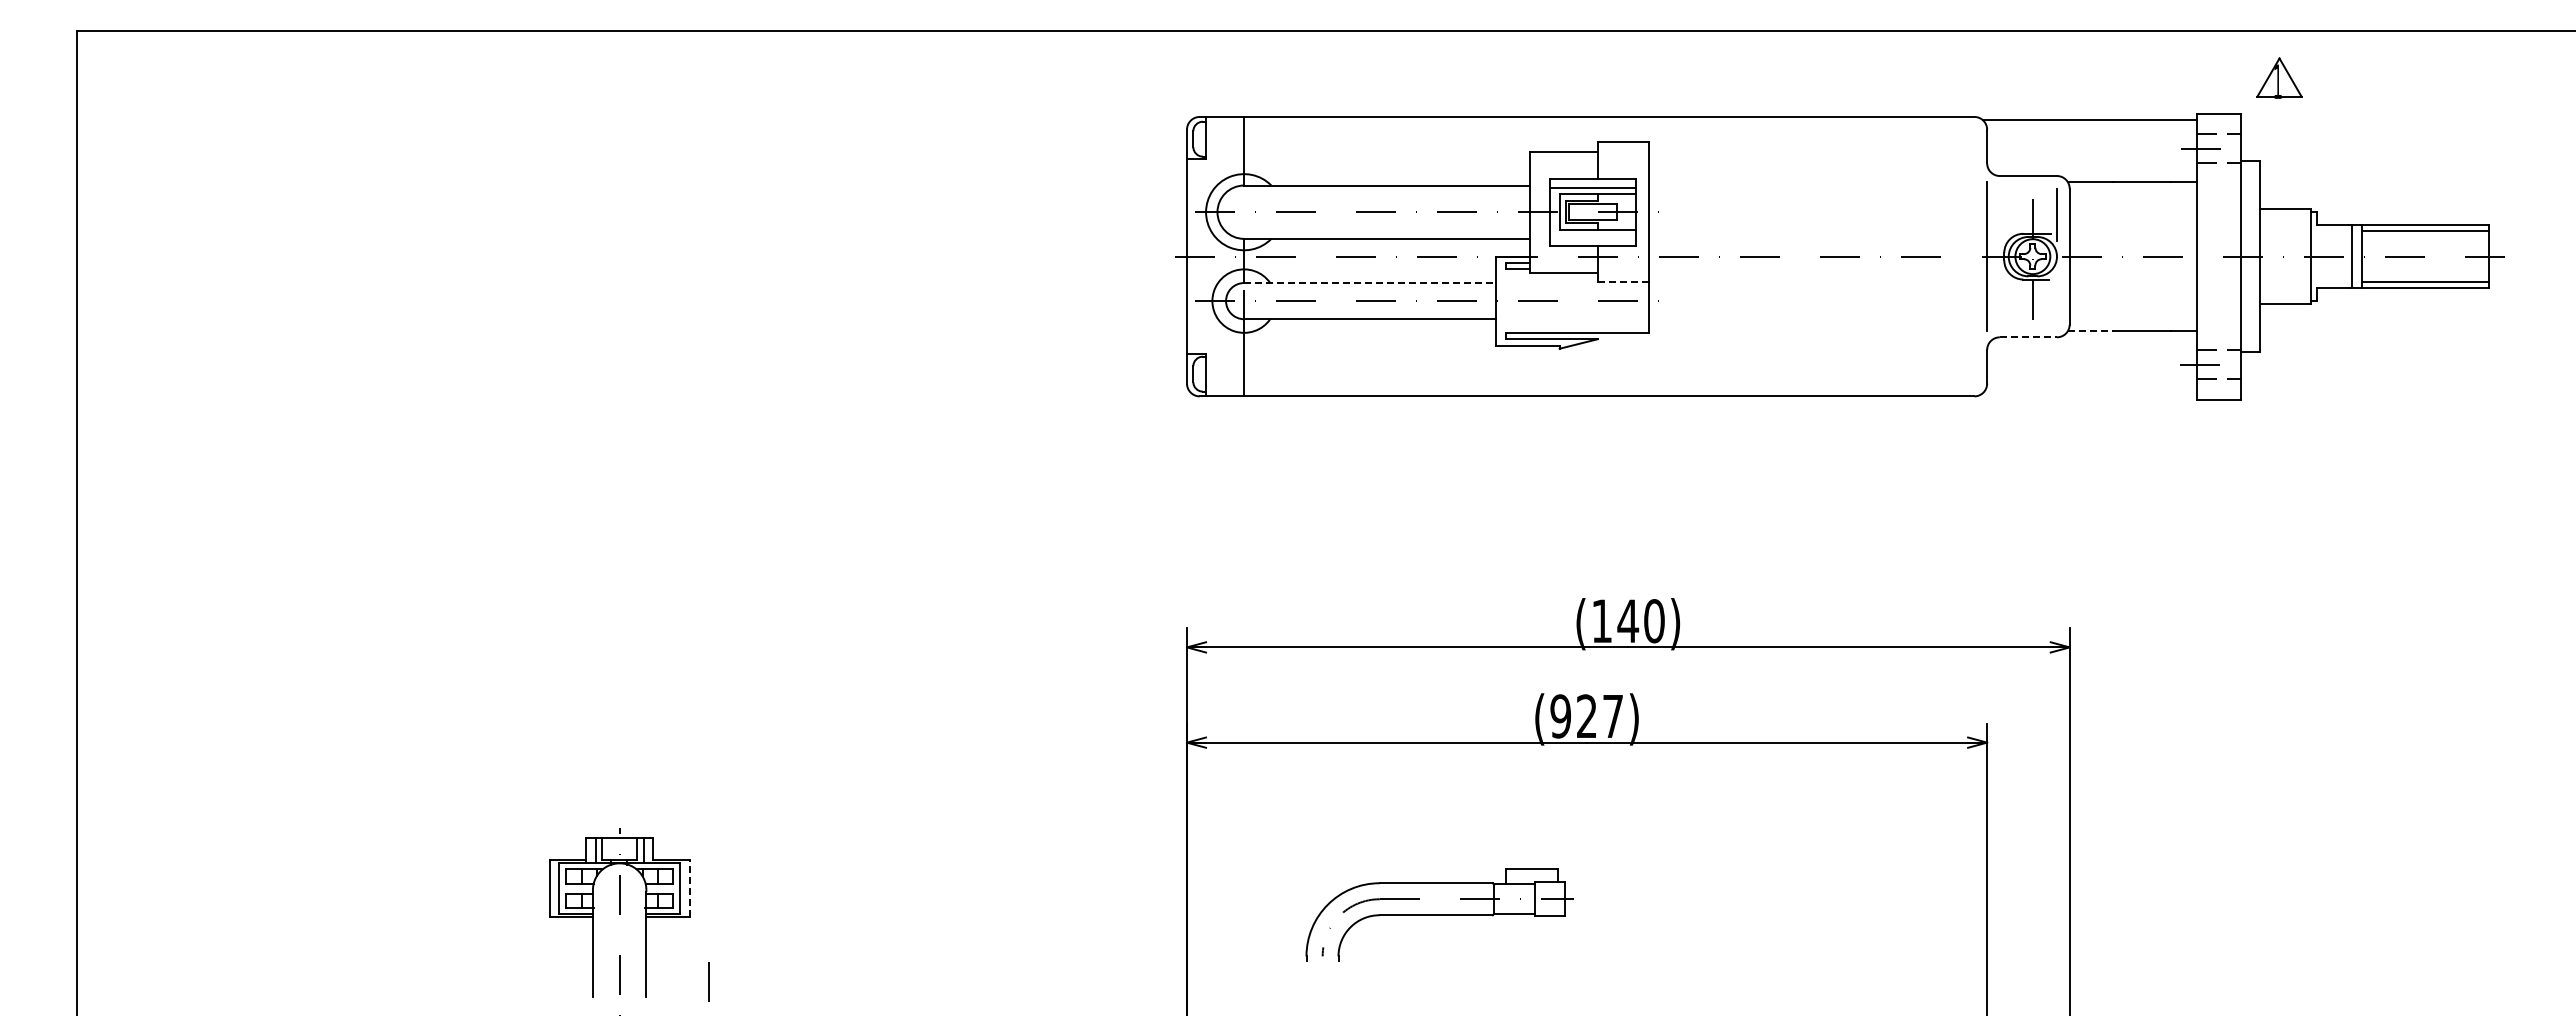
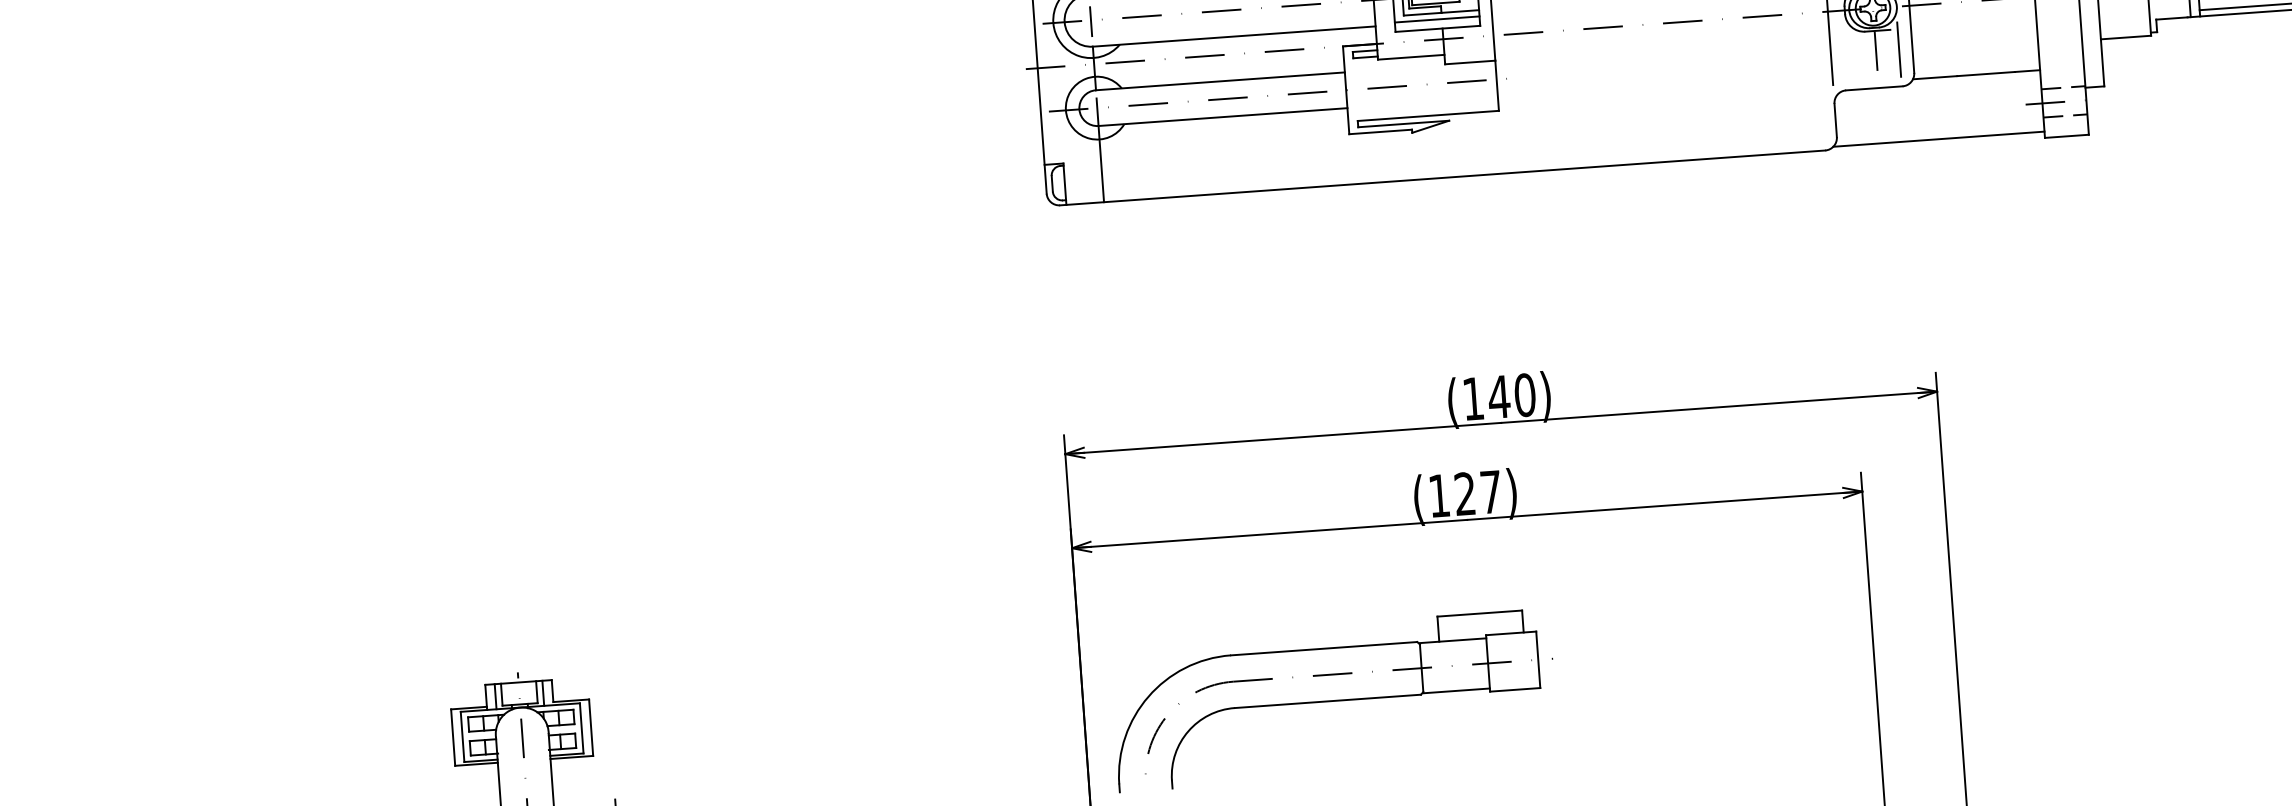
line: (1244, 213) -> (1091, 21), added
line: (1592, 236) -> (1436, 19), added
line: (1622, 282) -> (1469, 62), dashed -> solid
line: (1370, 283) -> (1220, 81), dashed -> solid
line: (2056, 299) -> (1899, 49), added
line: (2090, 330) -> (1935, 77), dashed -> solid
line: (2028, 337) -> (1874, 88), dashed -> solid
line: (2089, 393) -> (1938, 139), added
text: (1560, 716) -> (1439, 495), (927) -> (127)
line: (689, 888) -> (591, 727), dashed -> solid
part: (1439, 914) -> (1333, 700), size x1.67

